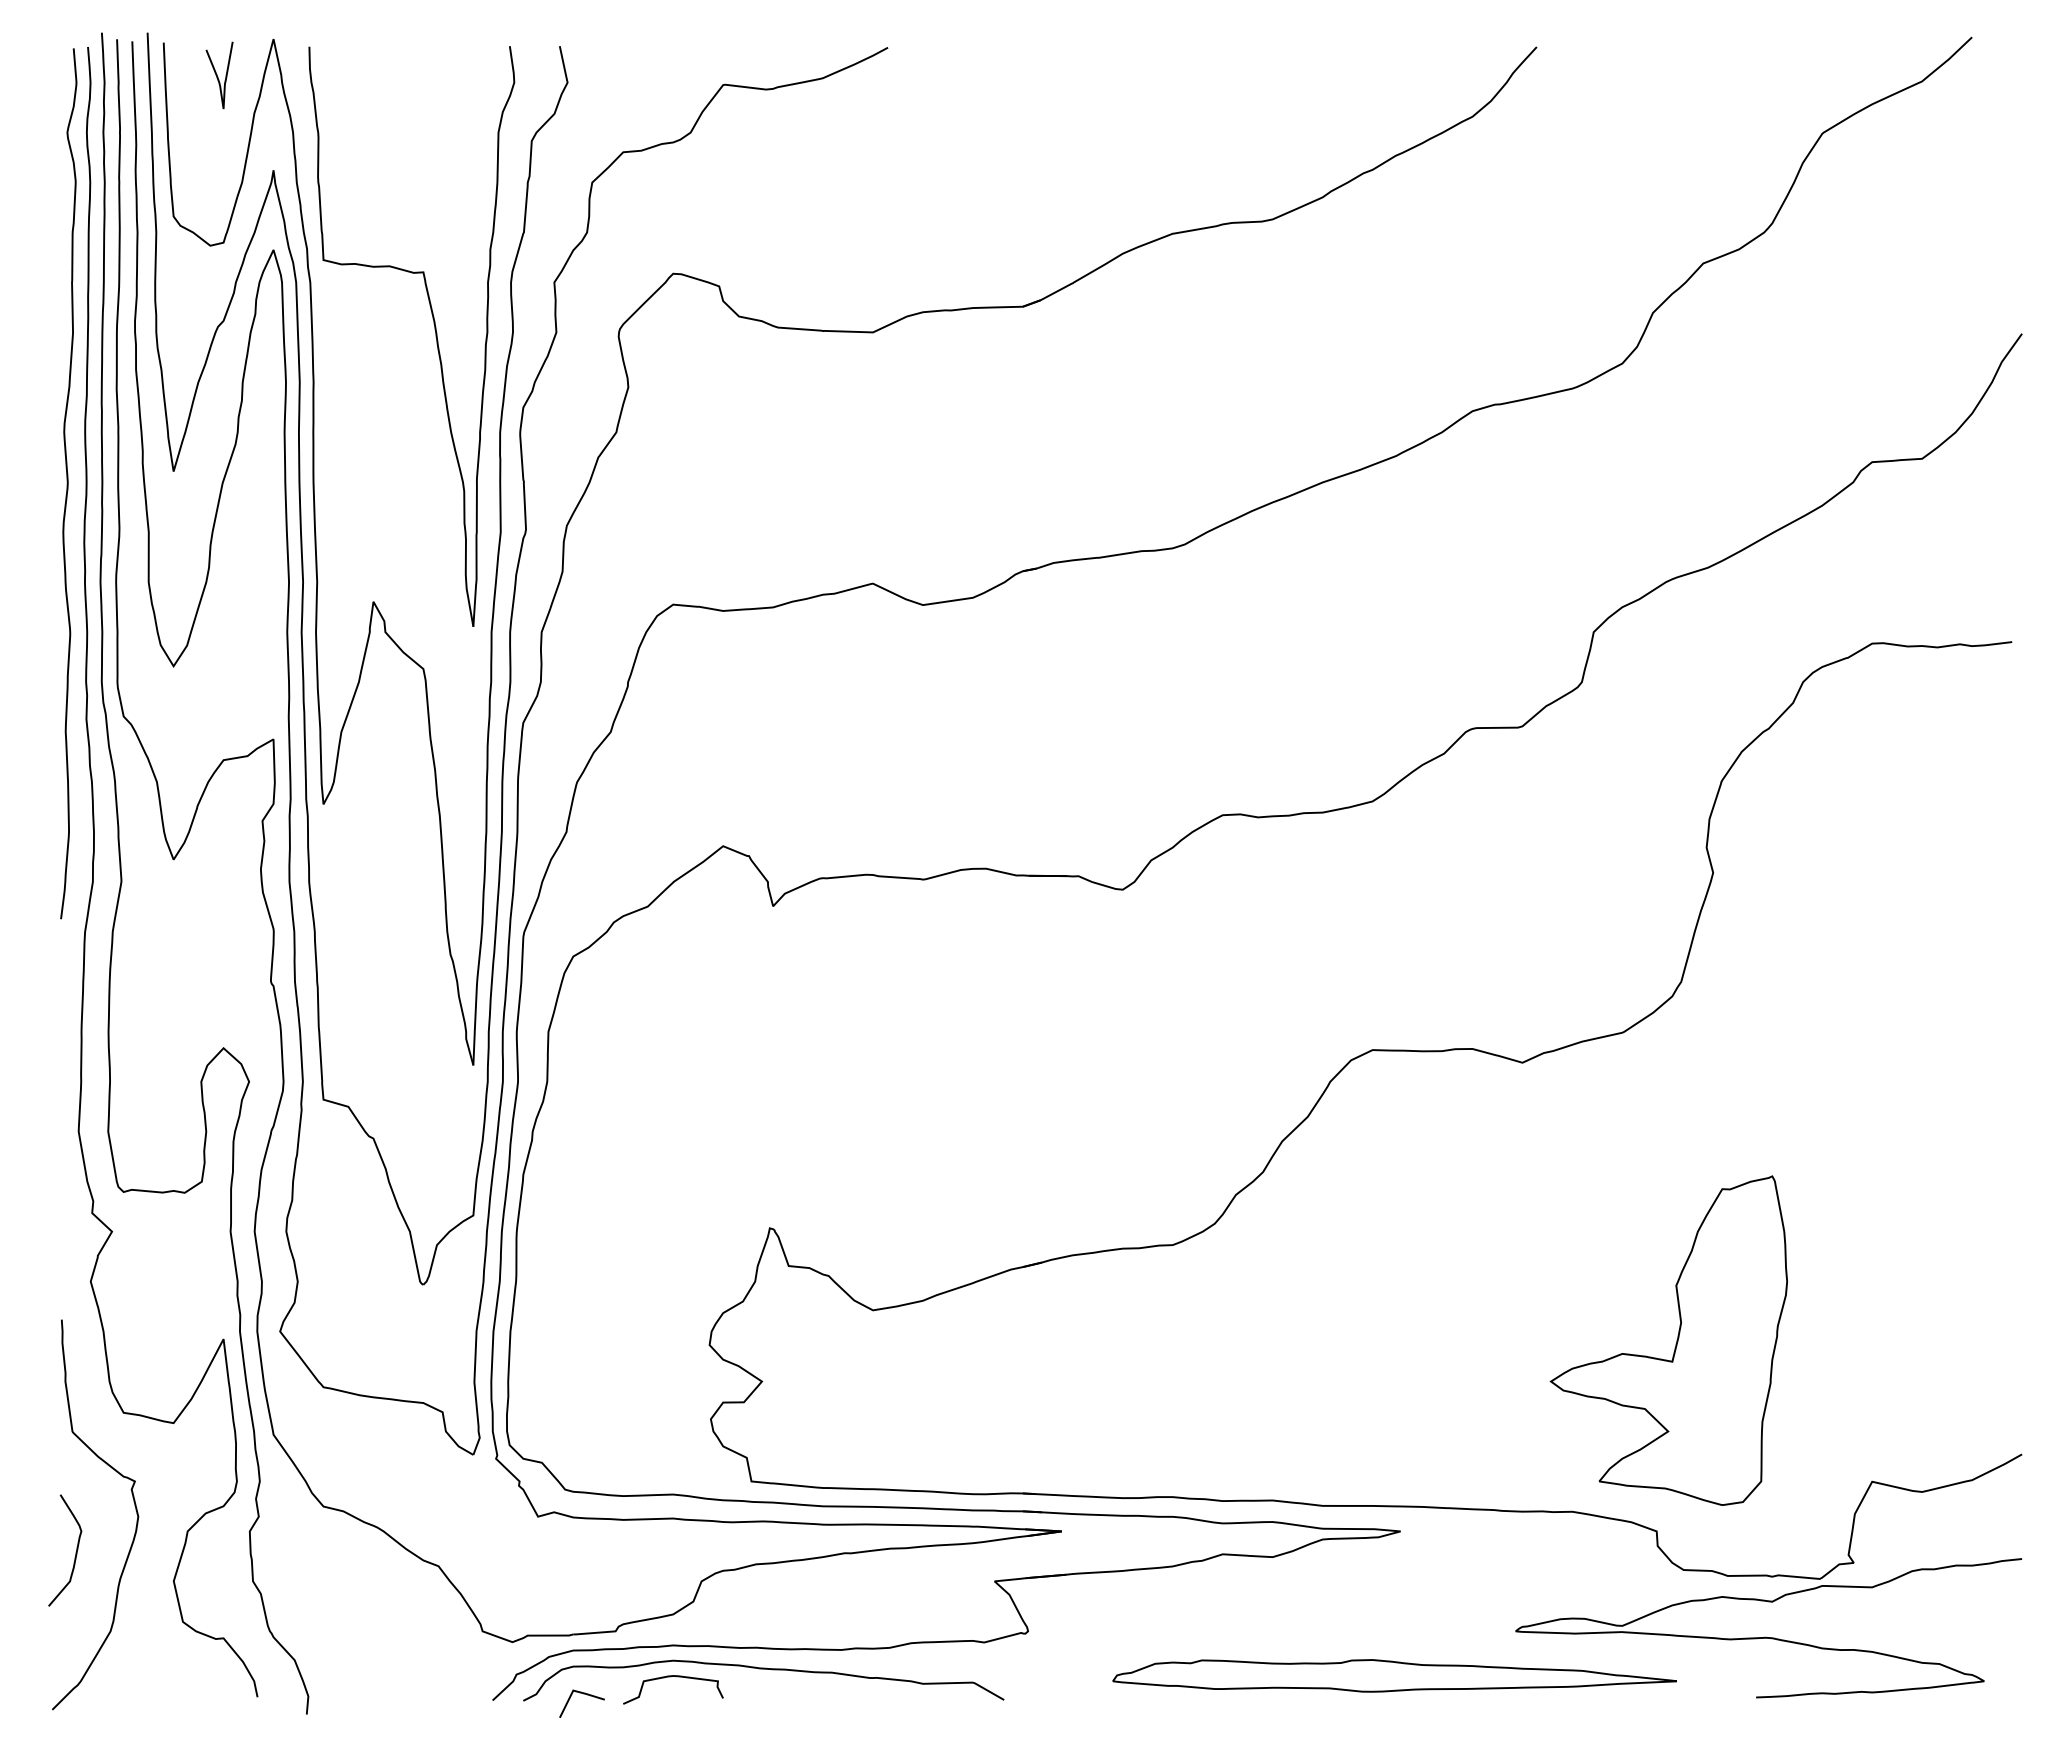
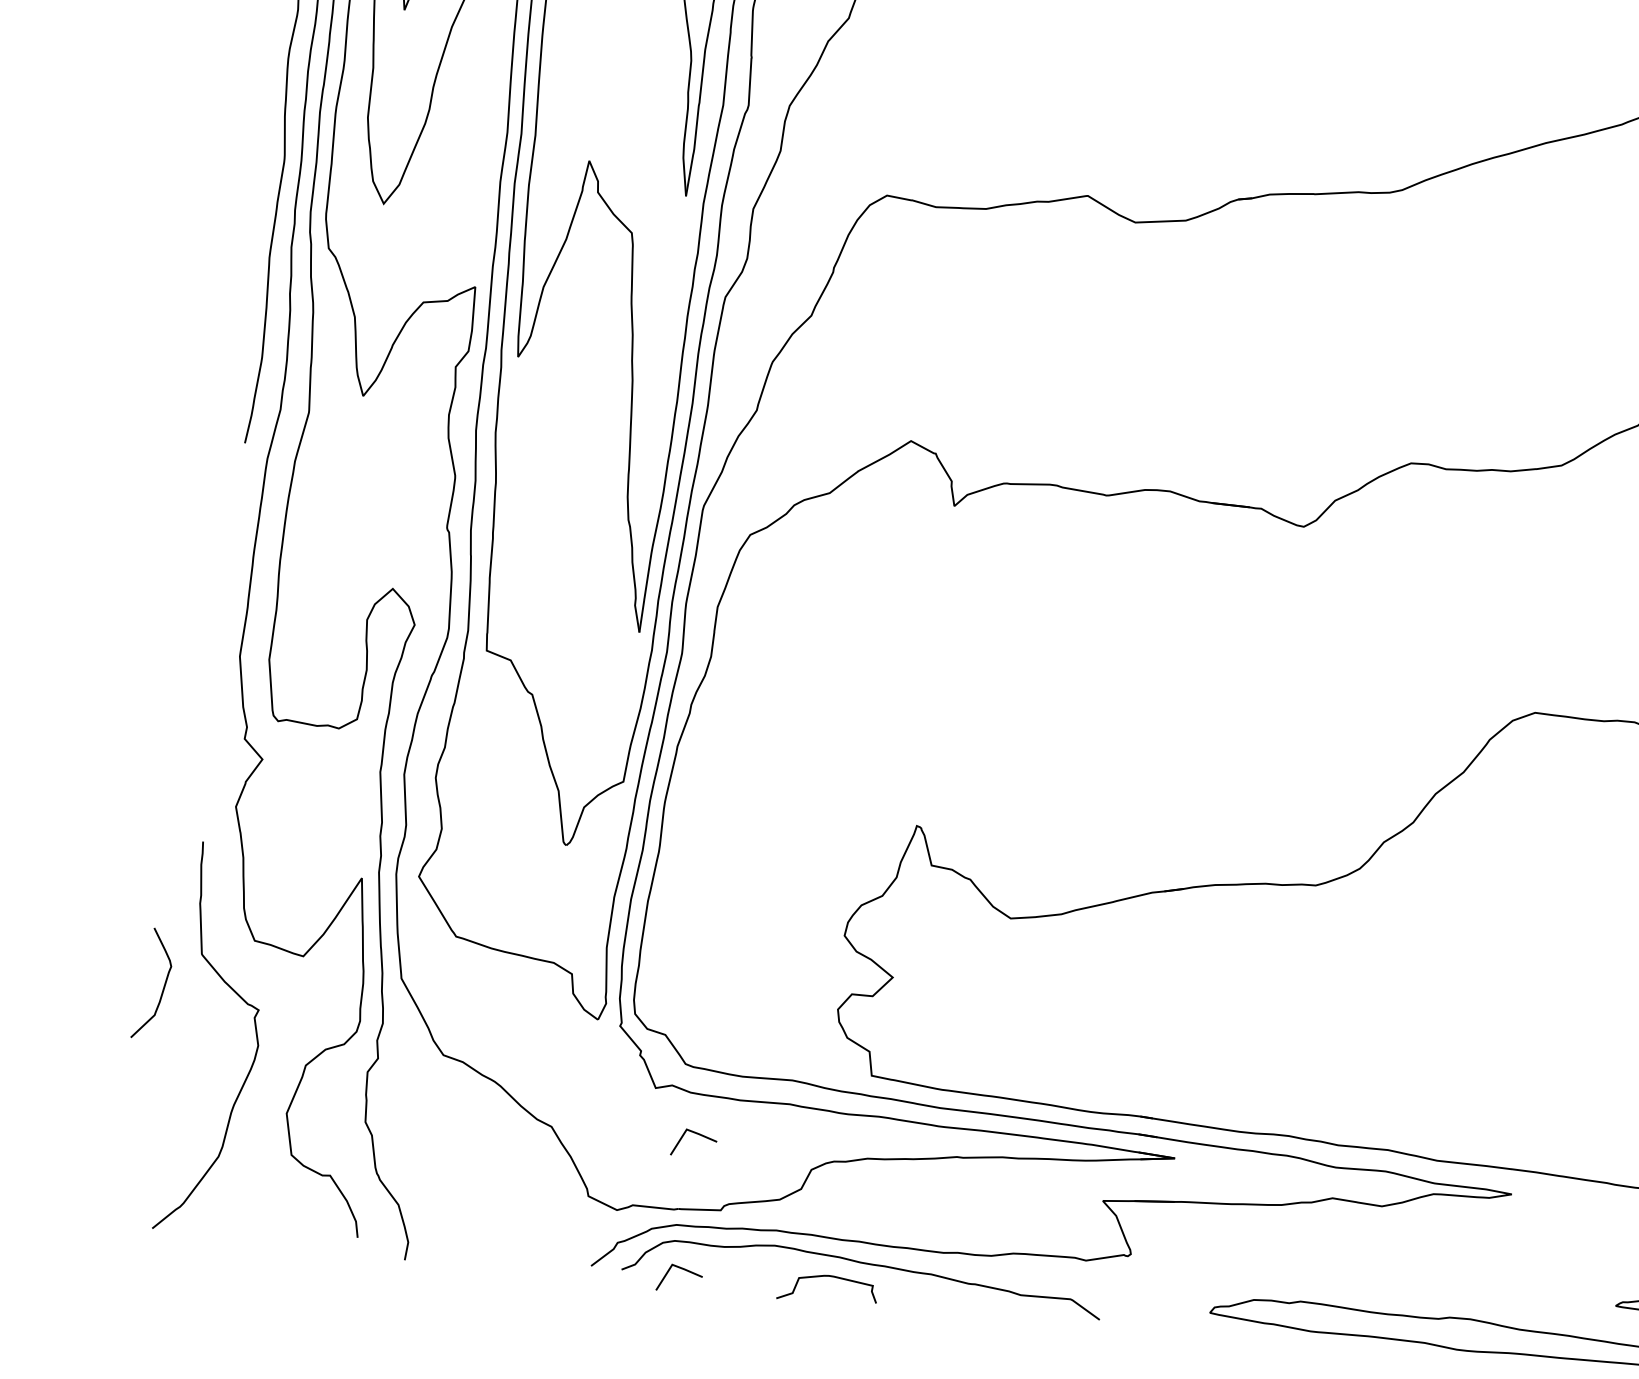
curve: (75, 1552) -> (163, 986), moved
line: (583, 1558) -> (696, 1134), added
curve: (671, 1677) -> (827, 1277), moved

